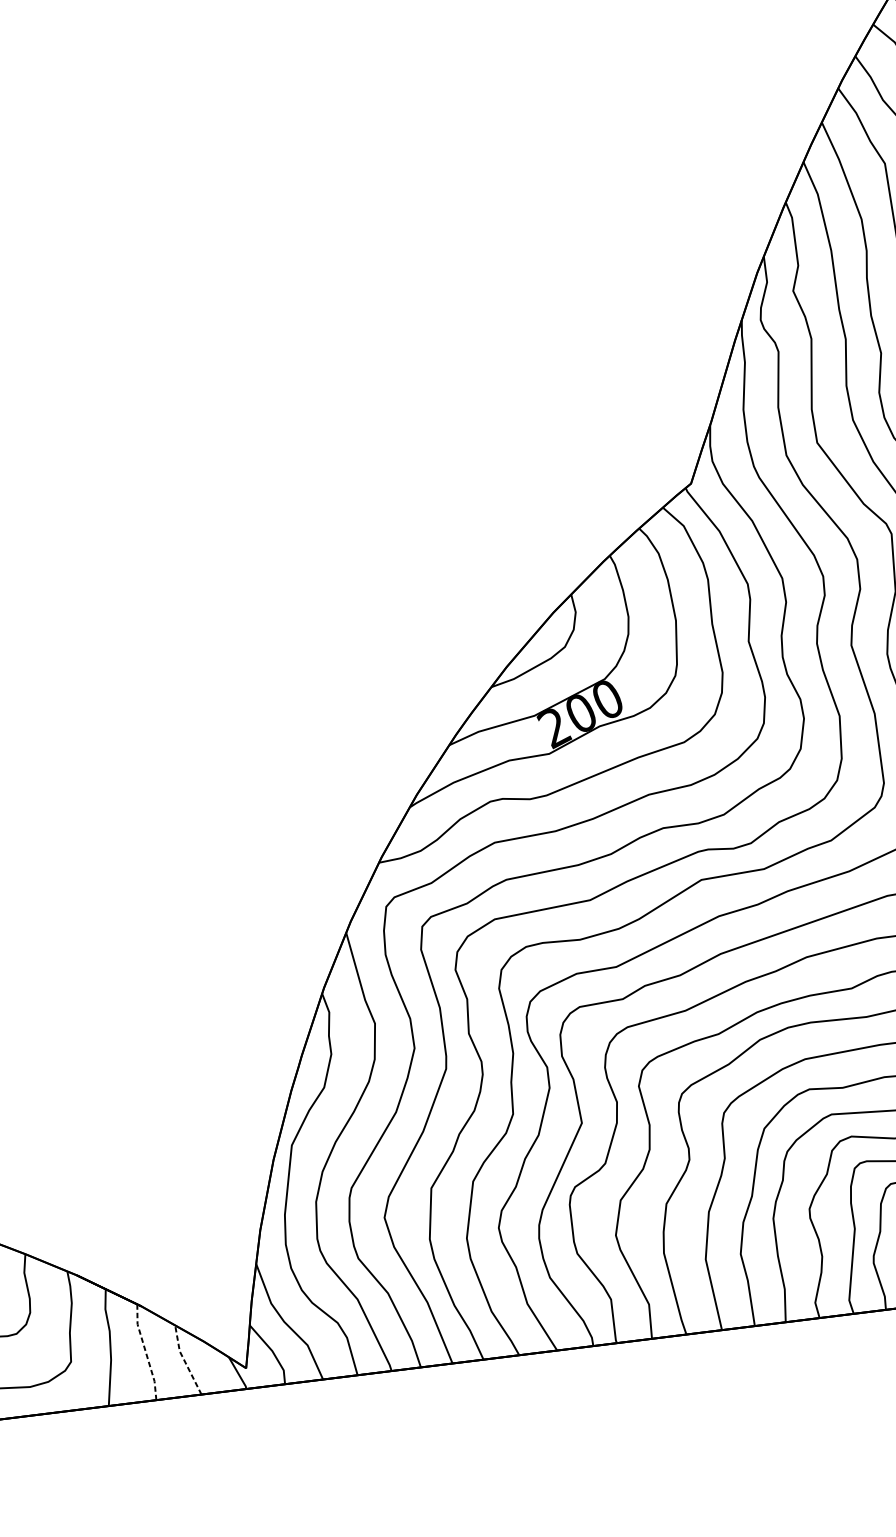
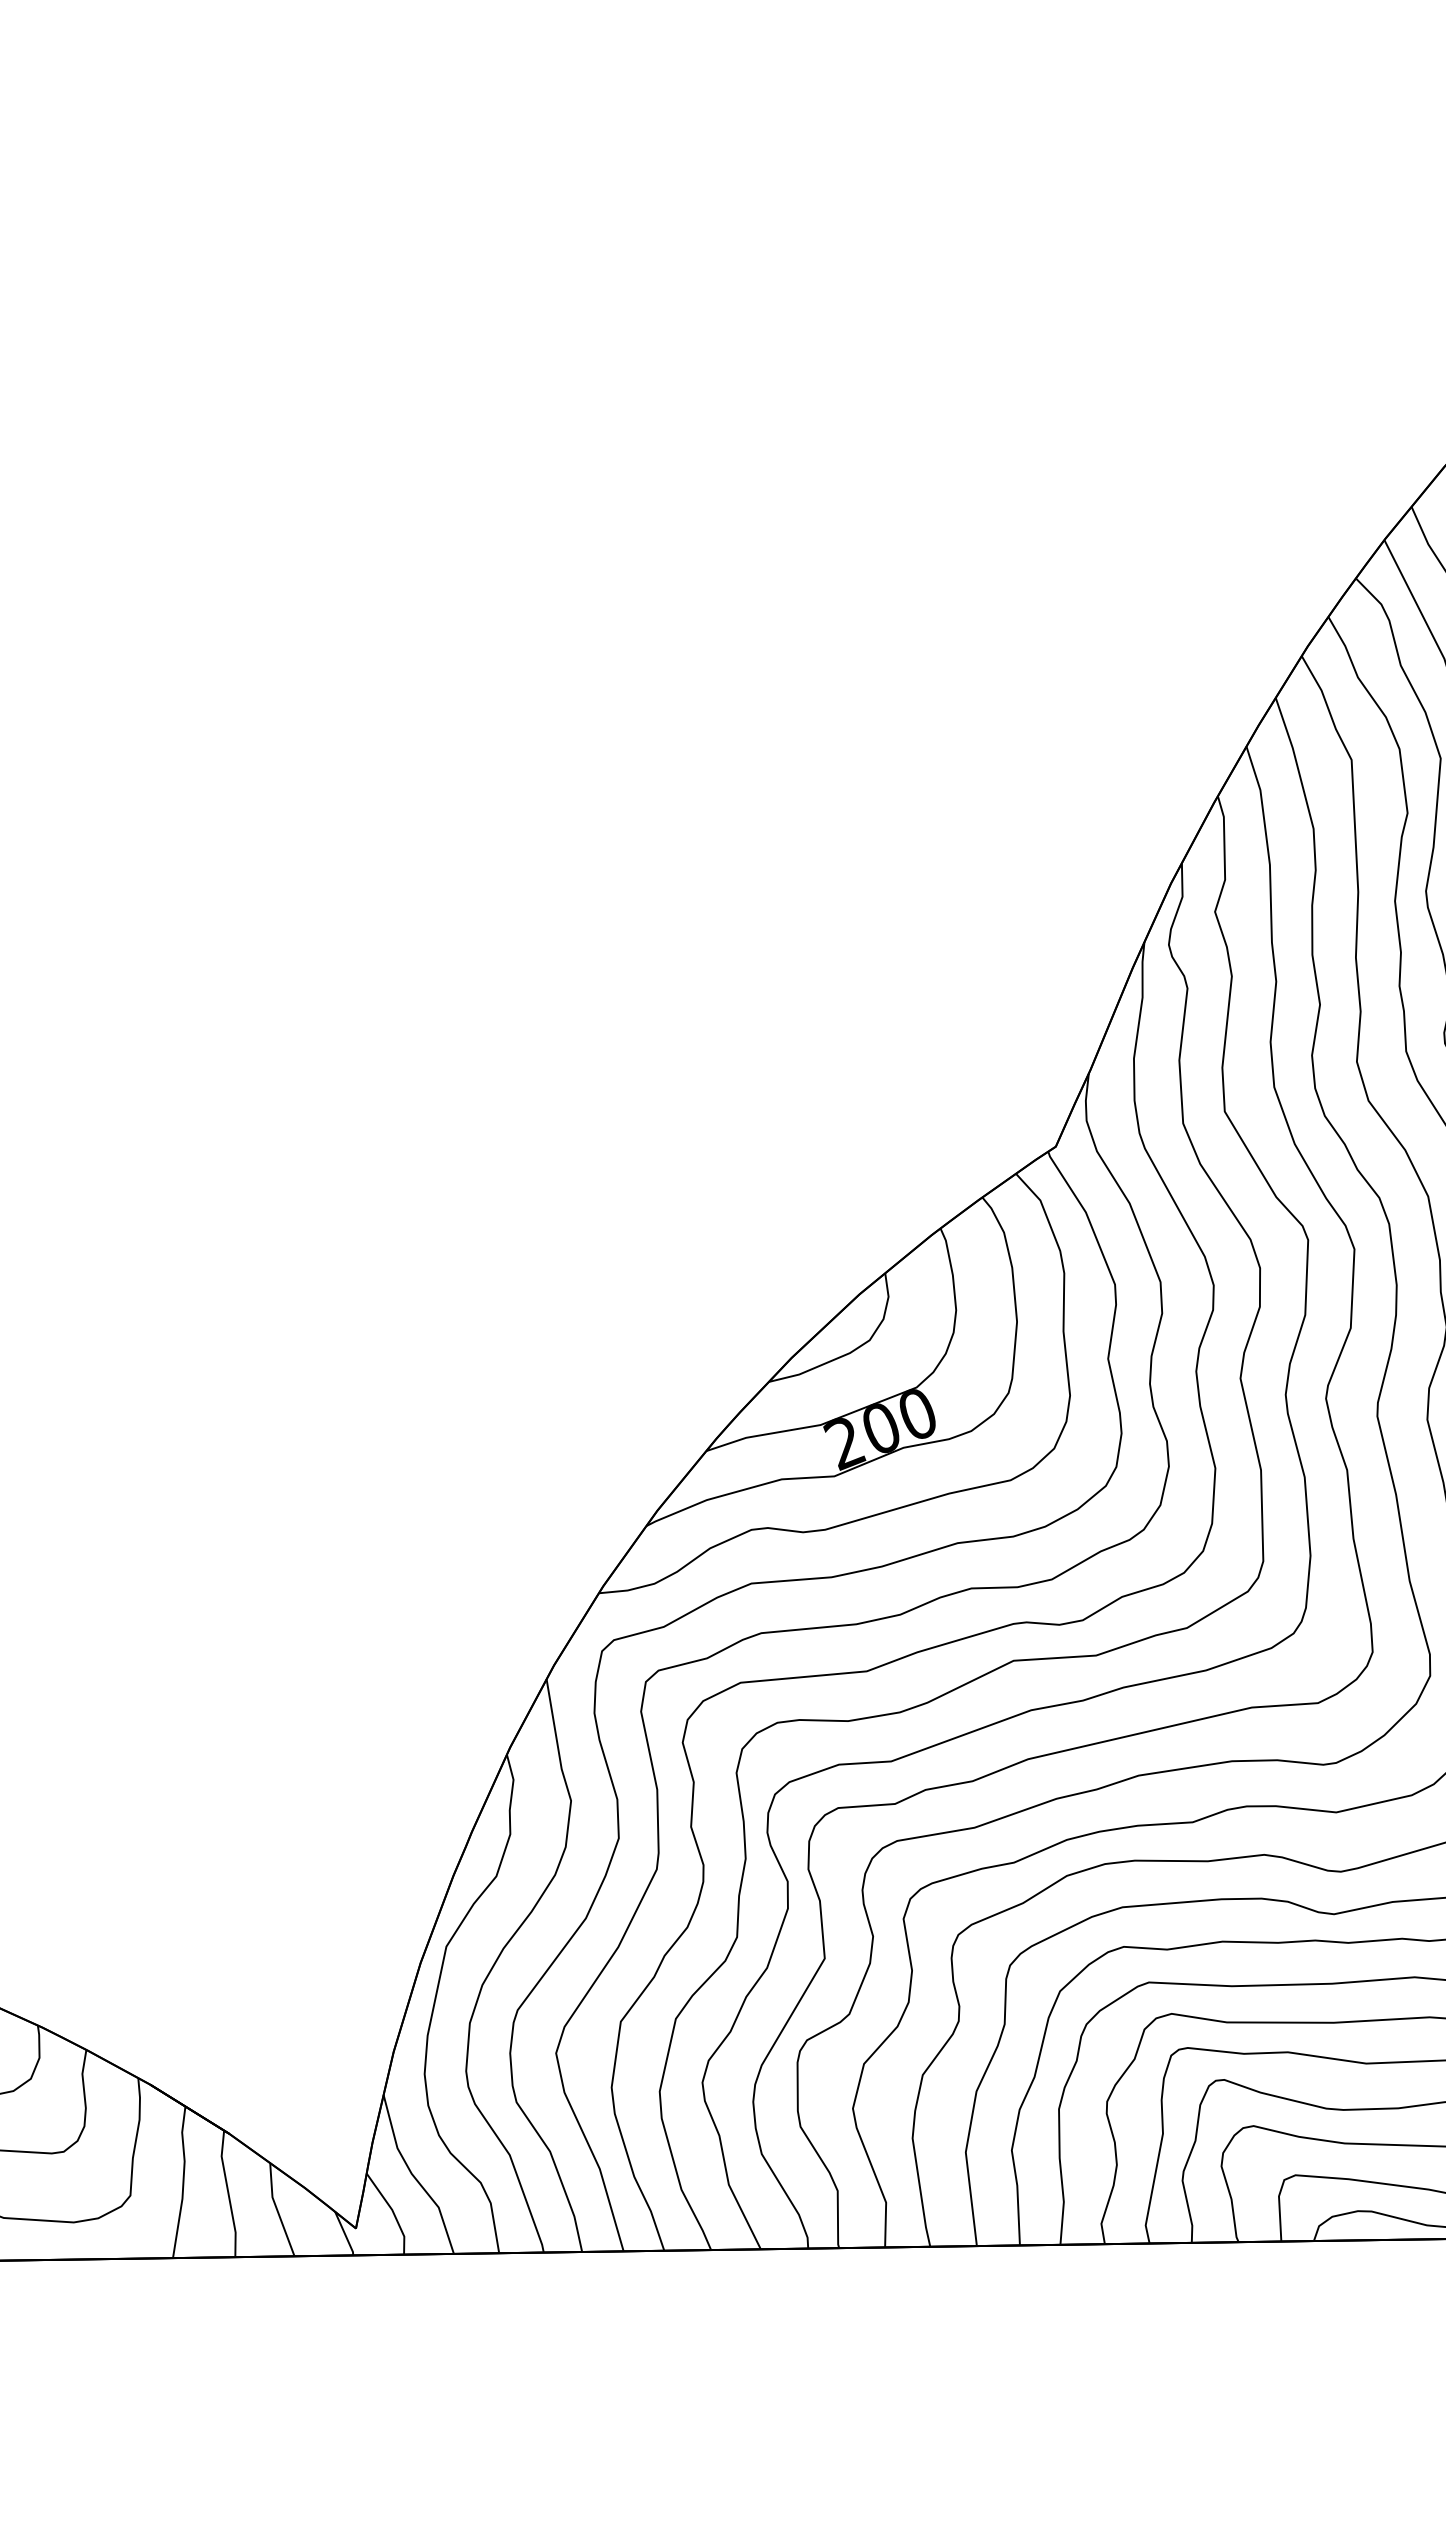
line: (145, 1352) -> (228, 2193), dashed -> solid
line: (184, 1360) -> (277, 2209), dashed -> solid

